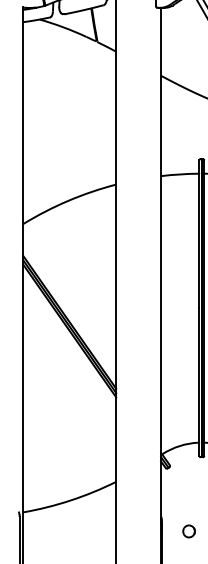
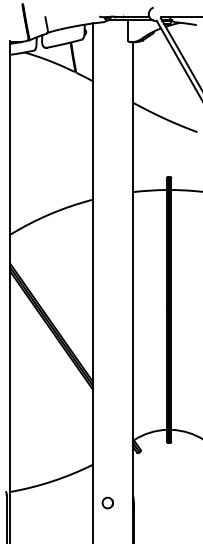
part: (188, 530) -> (107, 502), moved

